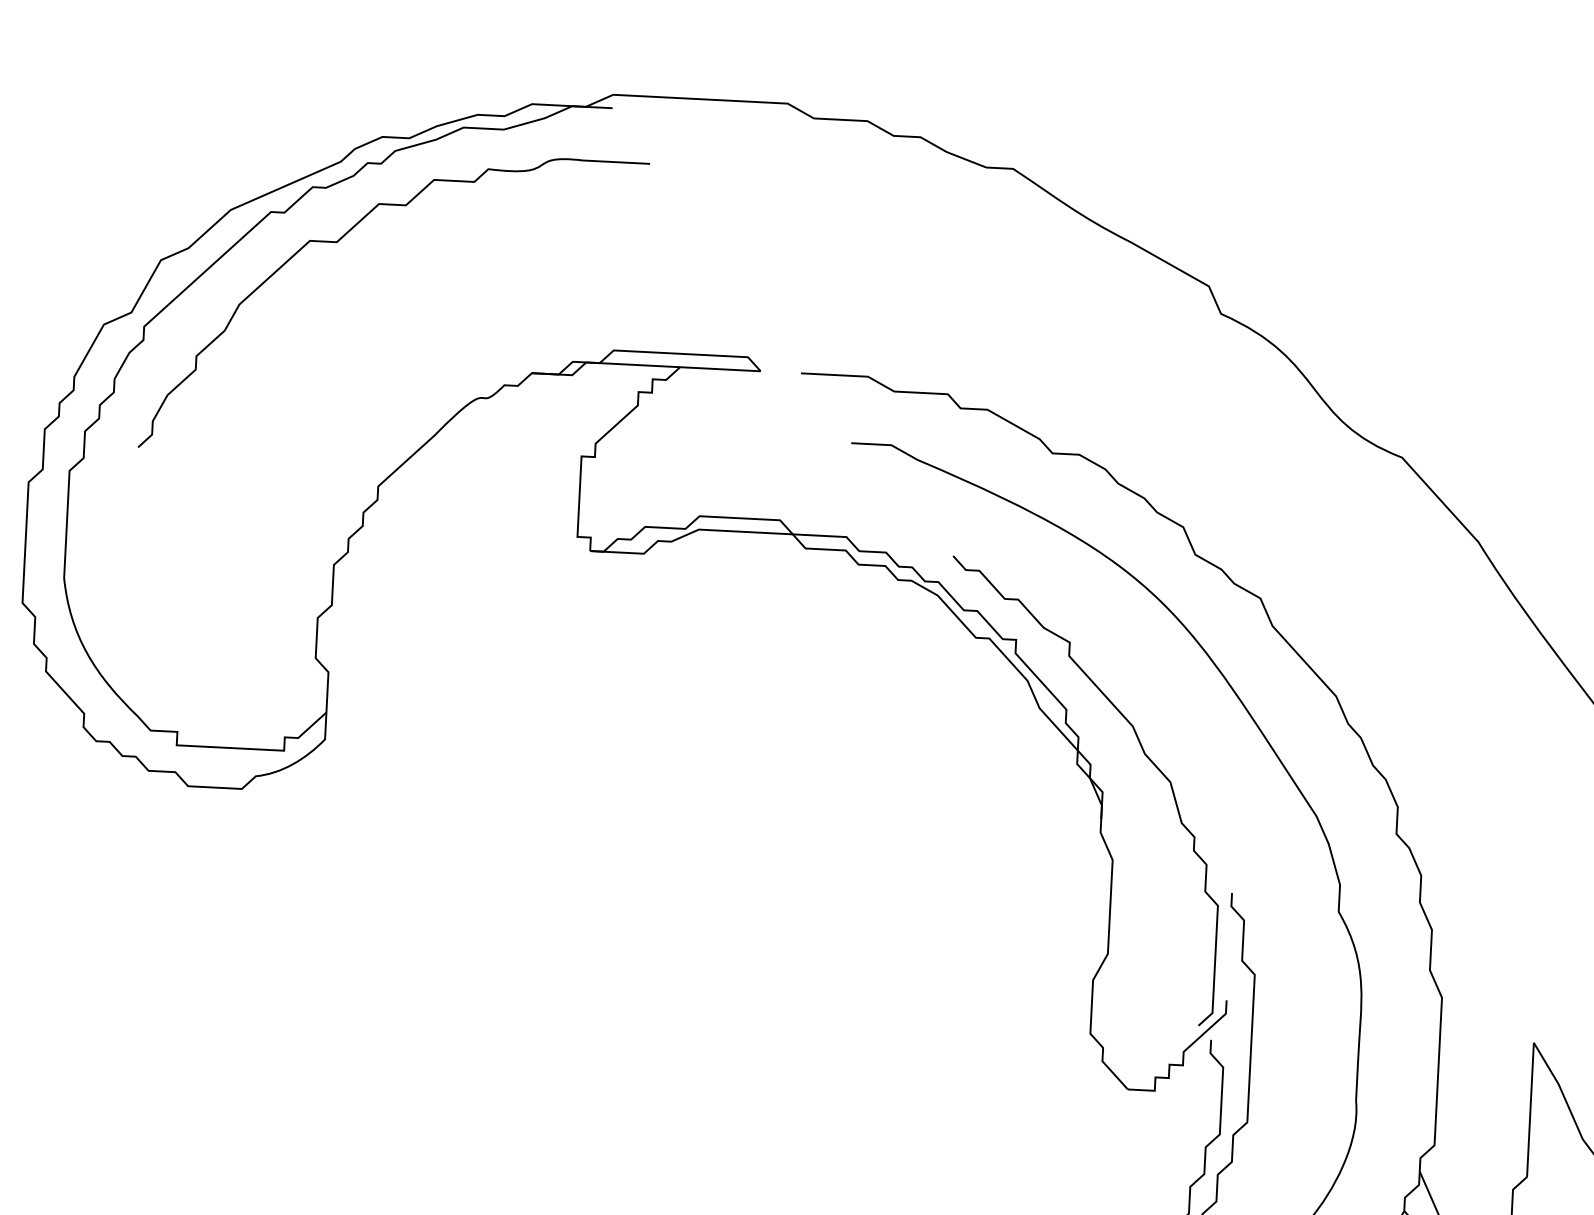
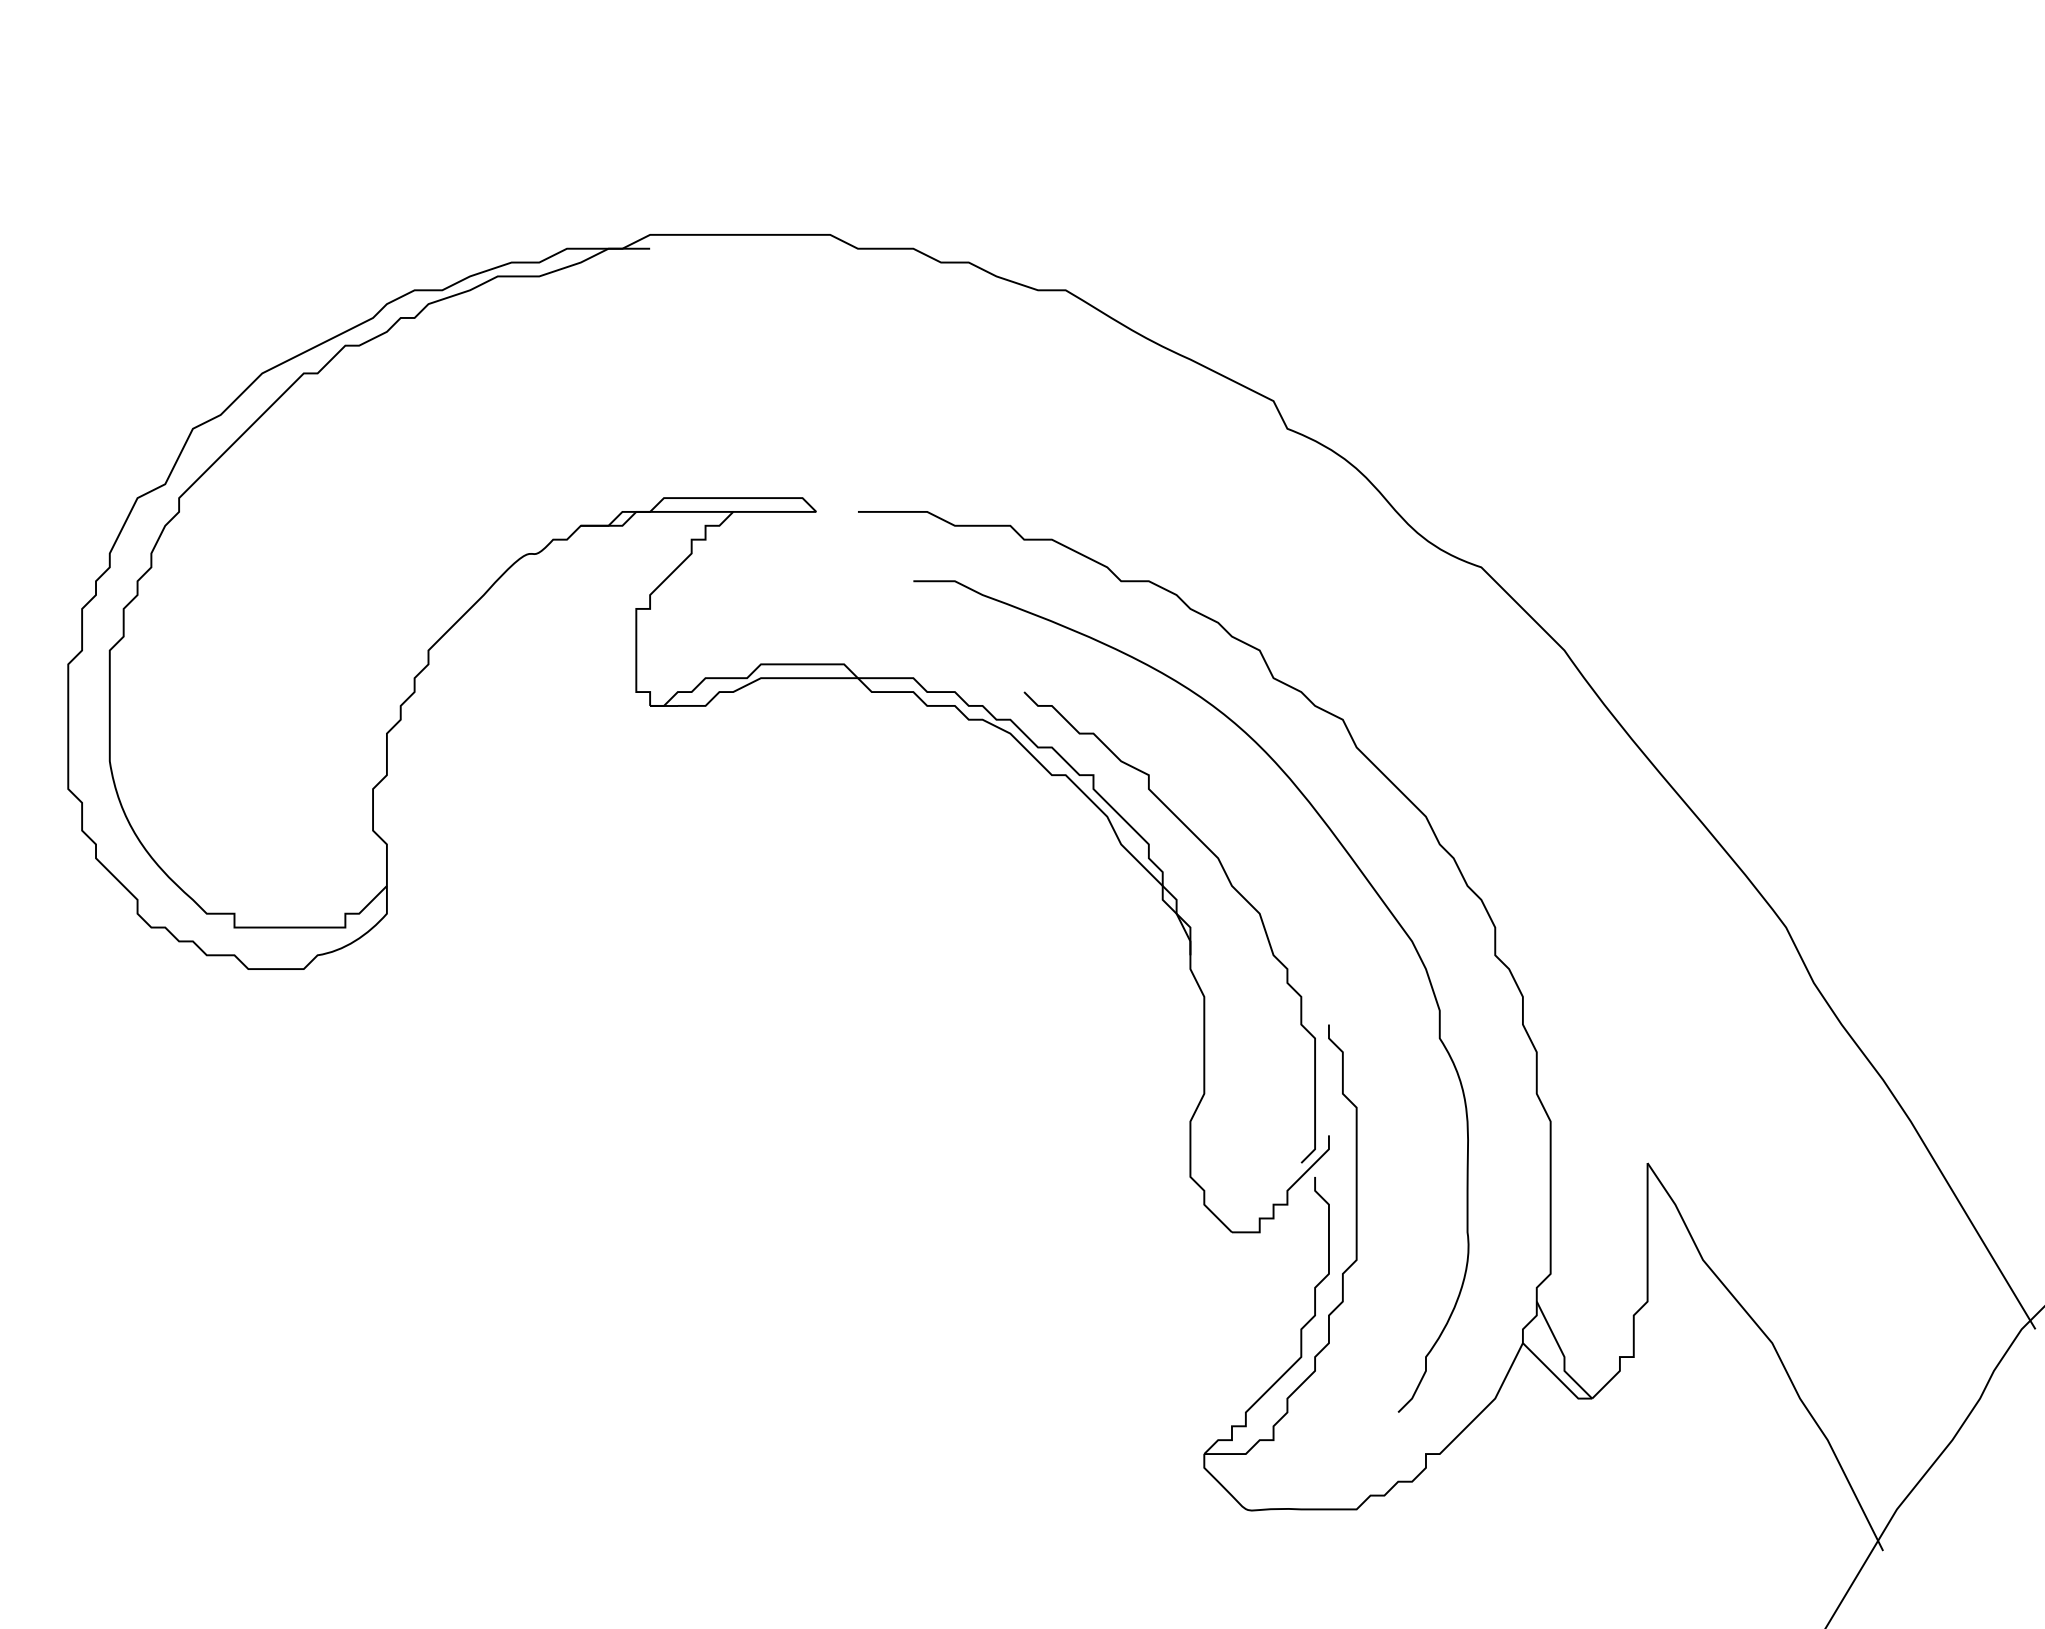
curve: (338, 242) -> (374, 401), removed

